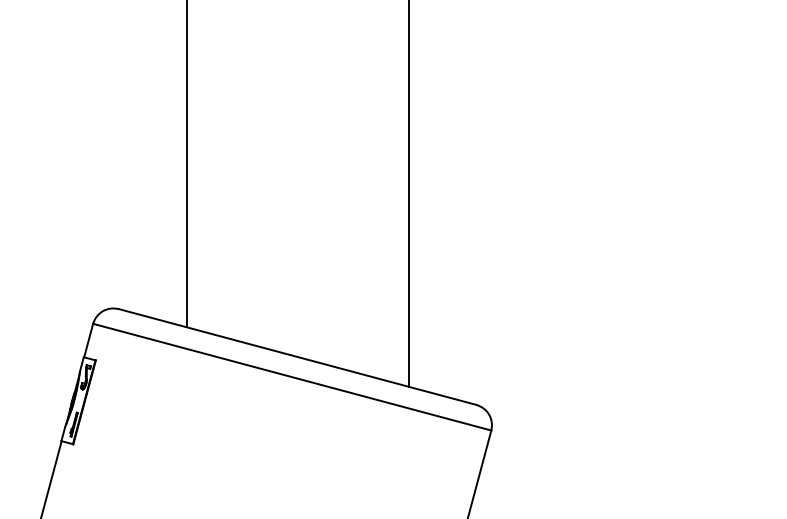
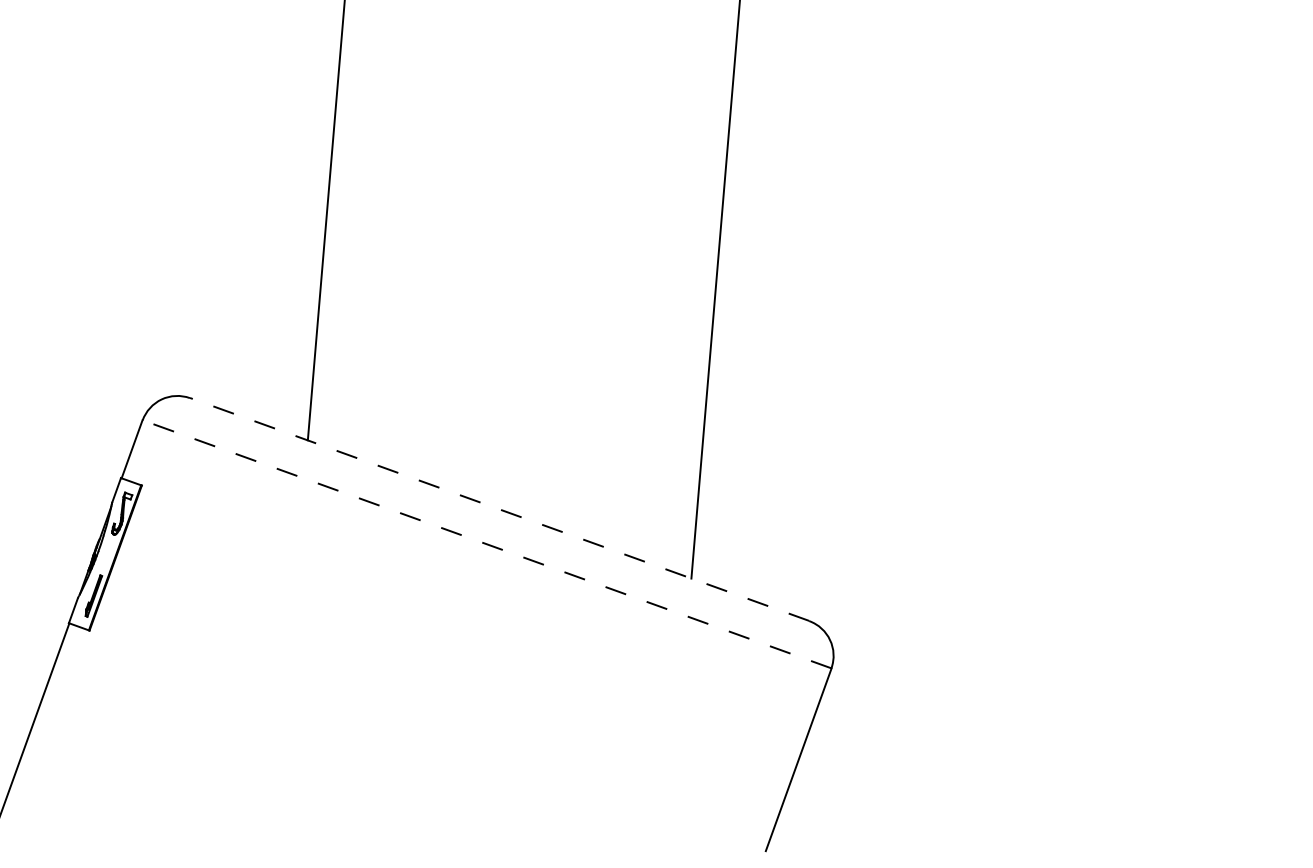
line: (297, 356) -> (499, 508), solid -> dashed
line: (291, 377) -> (485, 544), solid -> dashed

